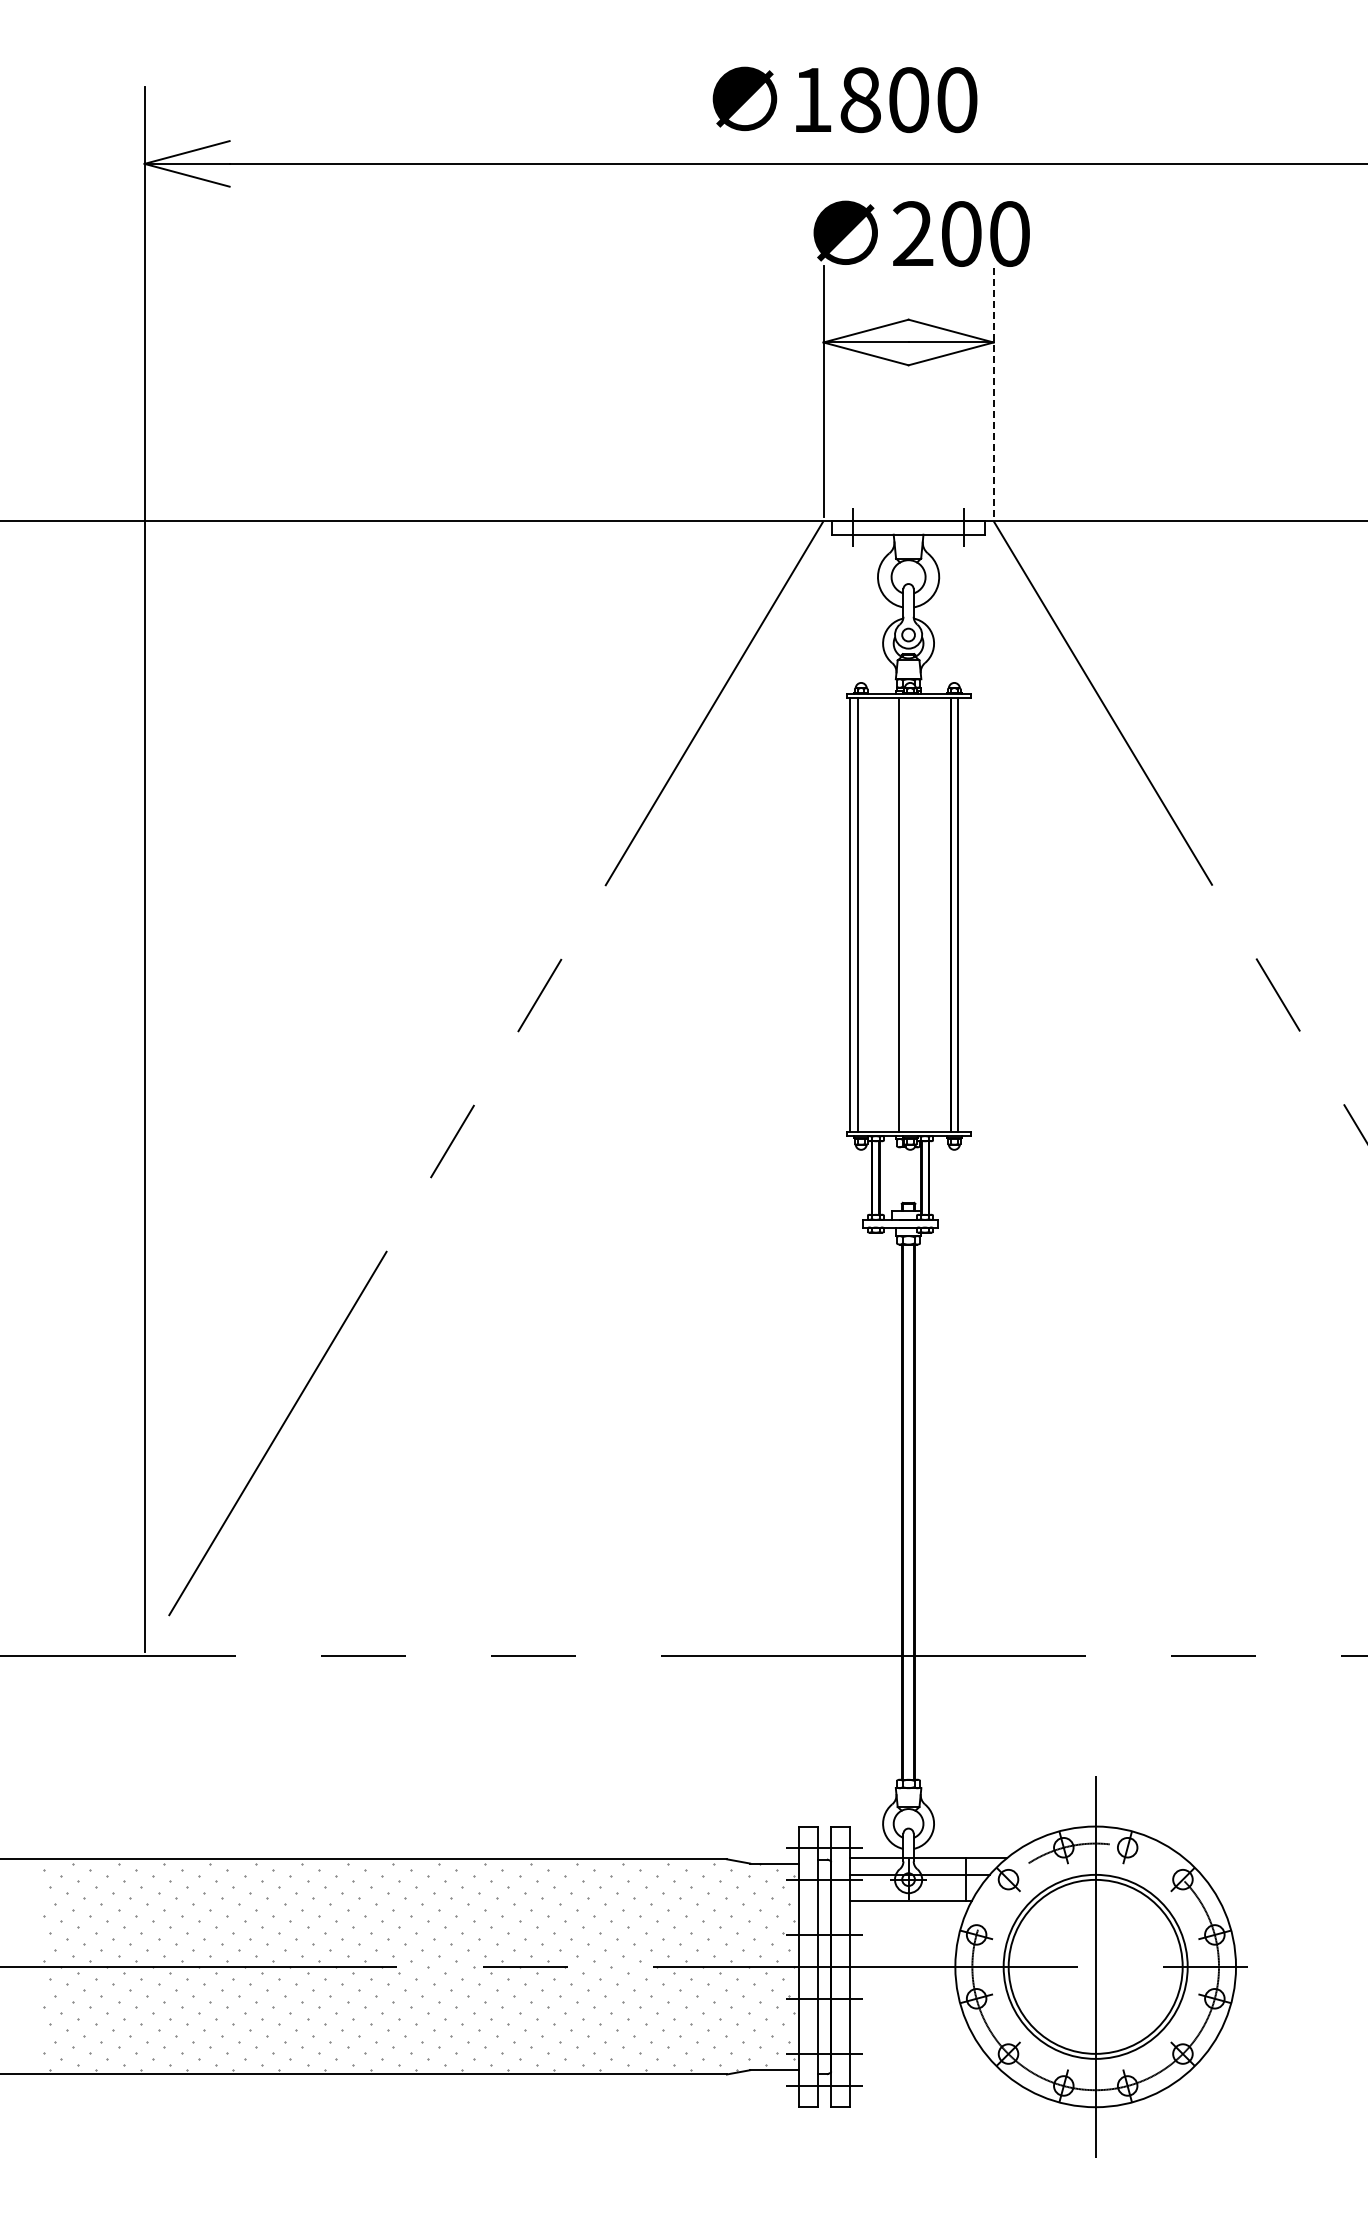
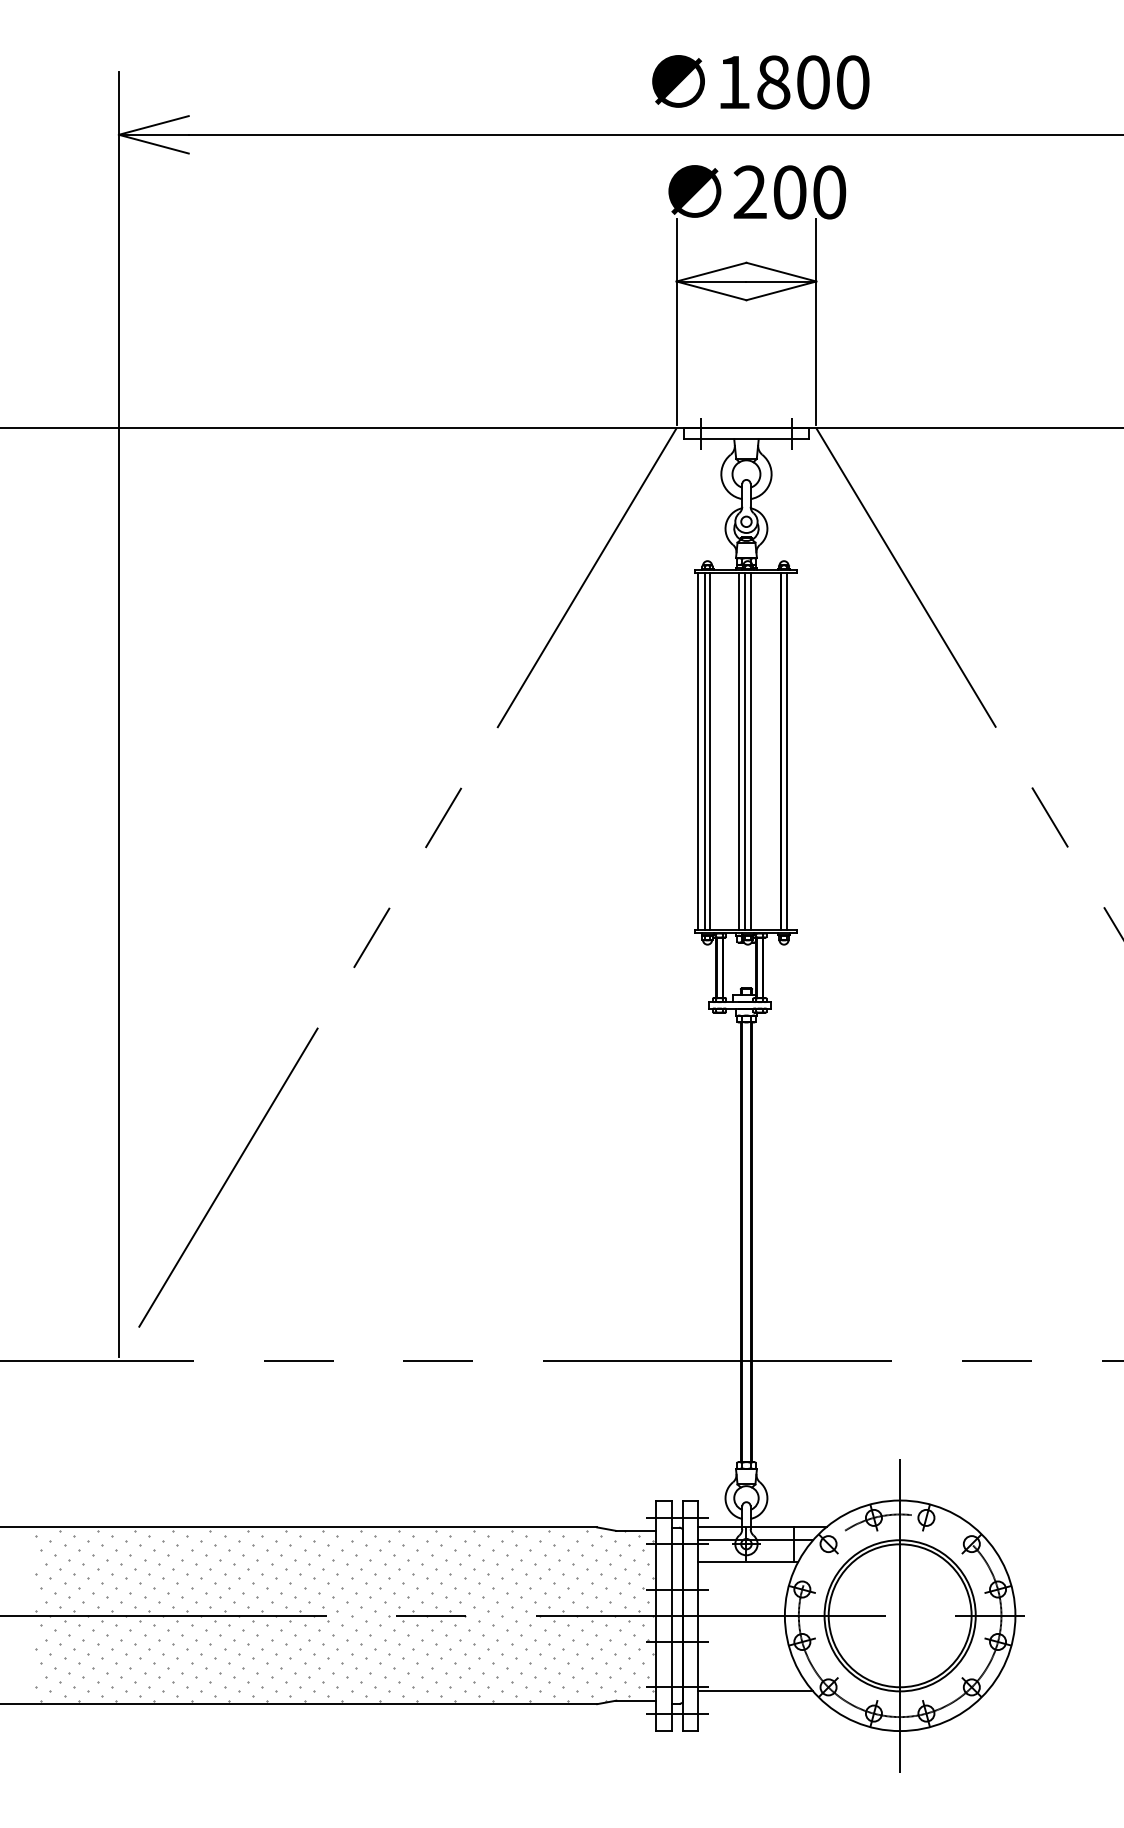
text: (844, 99) -> (760, 81), moved
line: (993, 390) -> (816, 320), dashed -> solid
line: (864, 914) -> (710, 751), added
line: (906, 914) -> (744, 751), added
line: (913, 914) -> (750, 751), added
line: (919, 2058) -> (755, 1691), added

